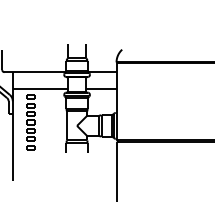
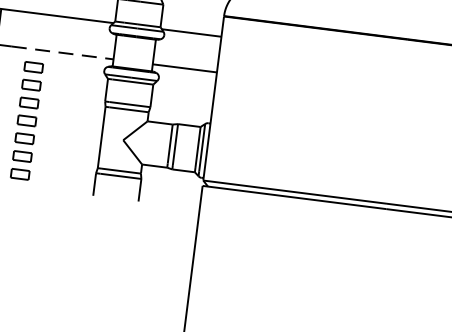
line: (43, 88) -> (62, 51), solid -> dashed

